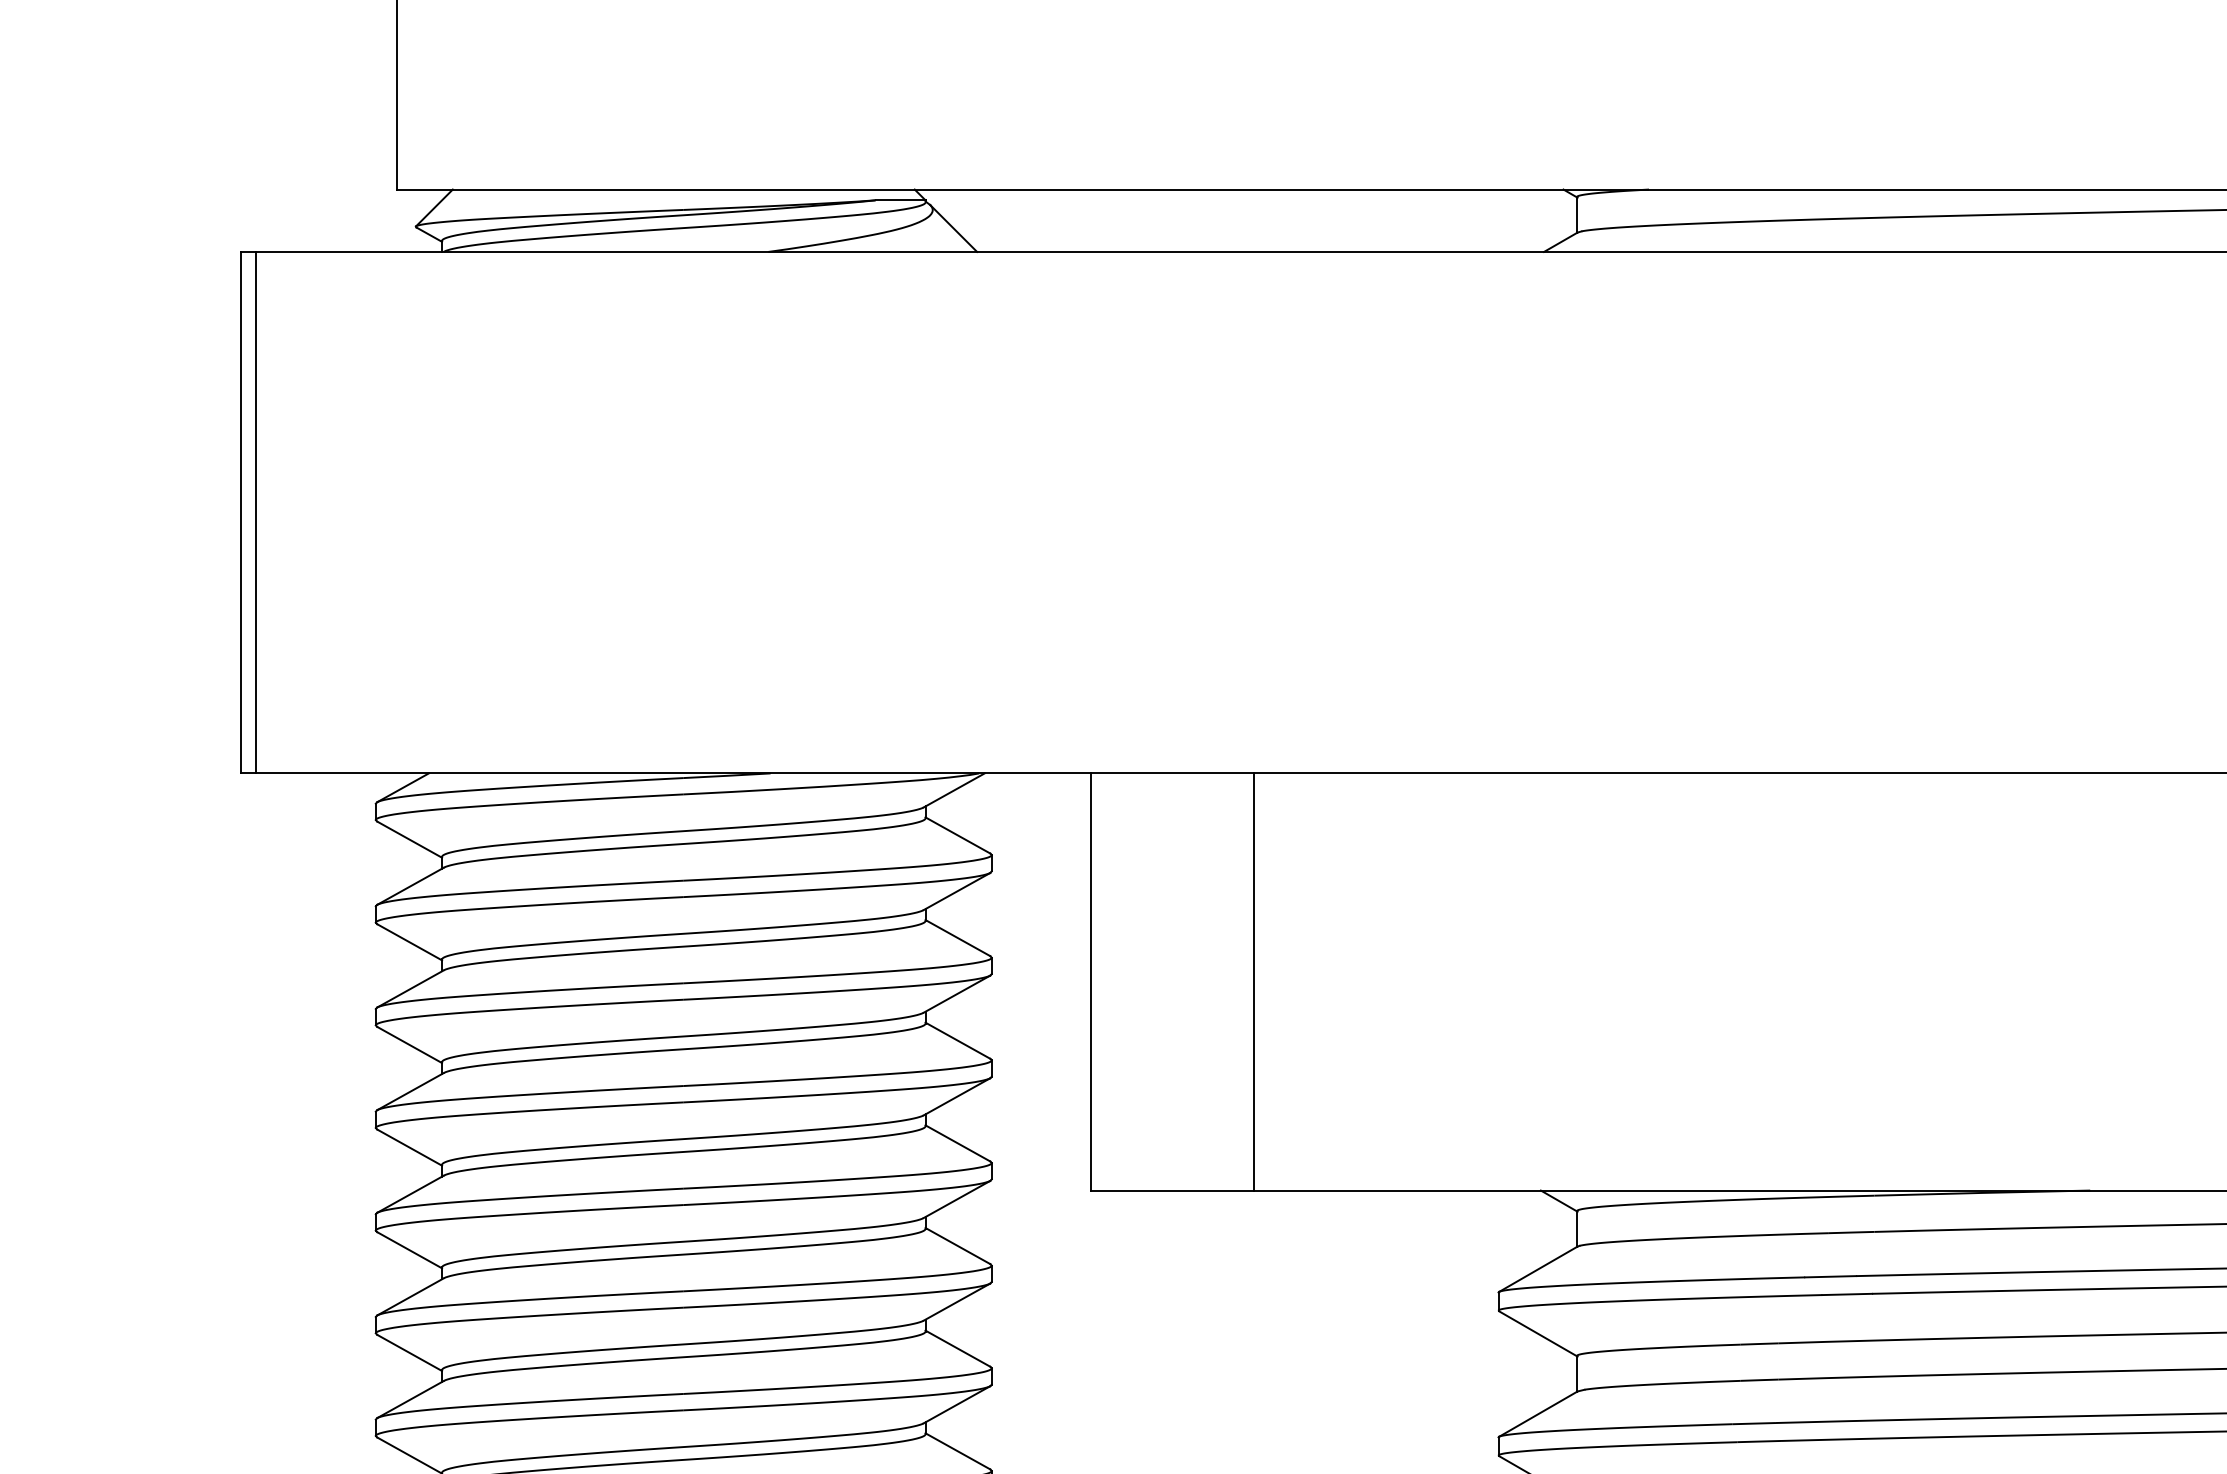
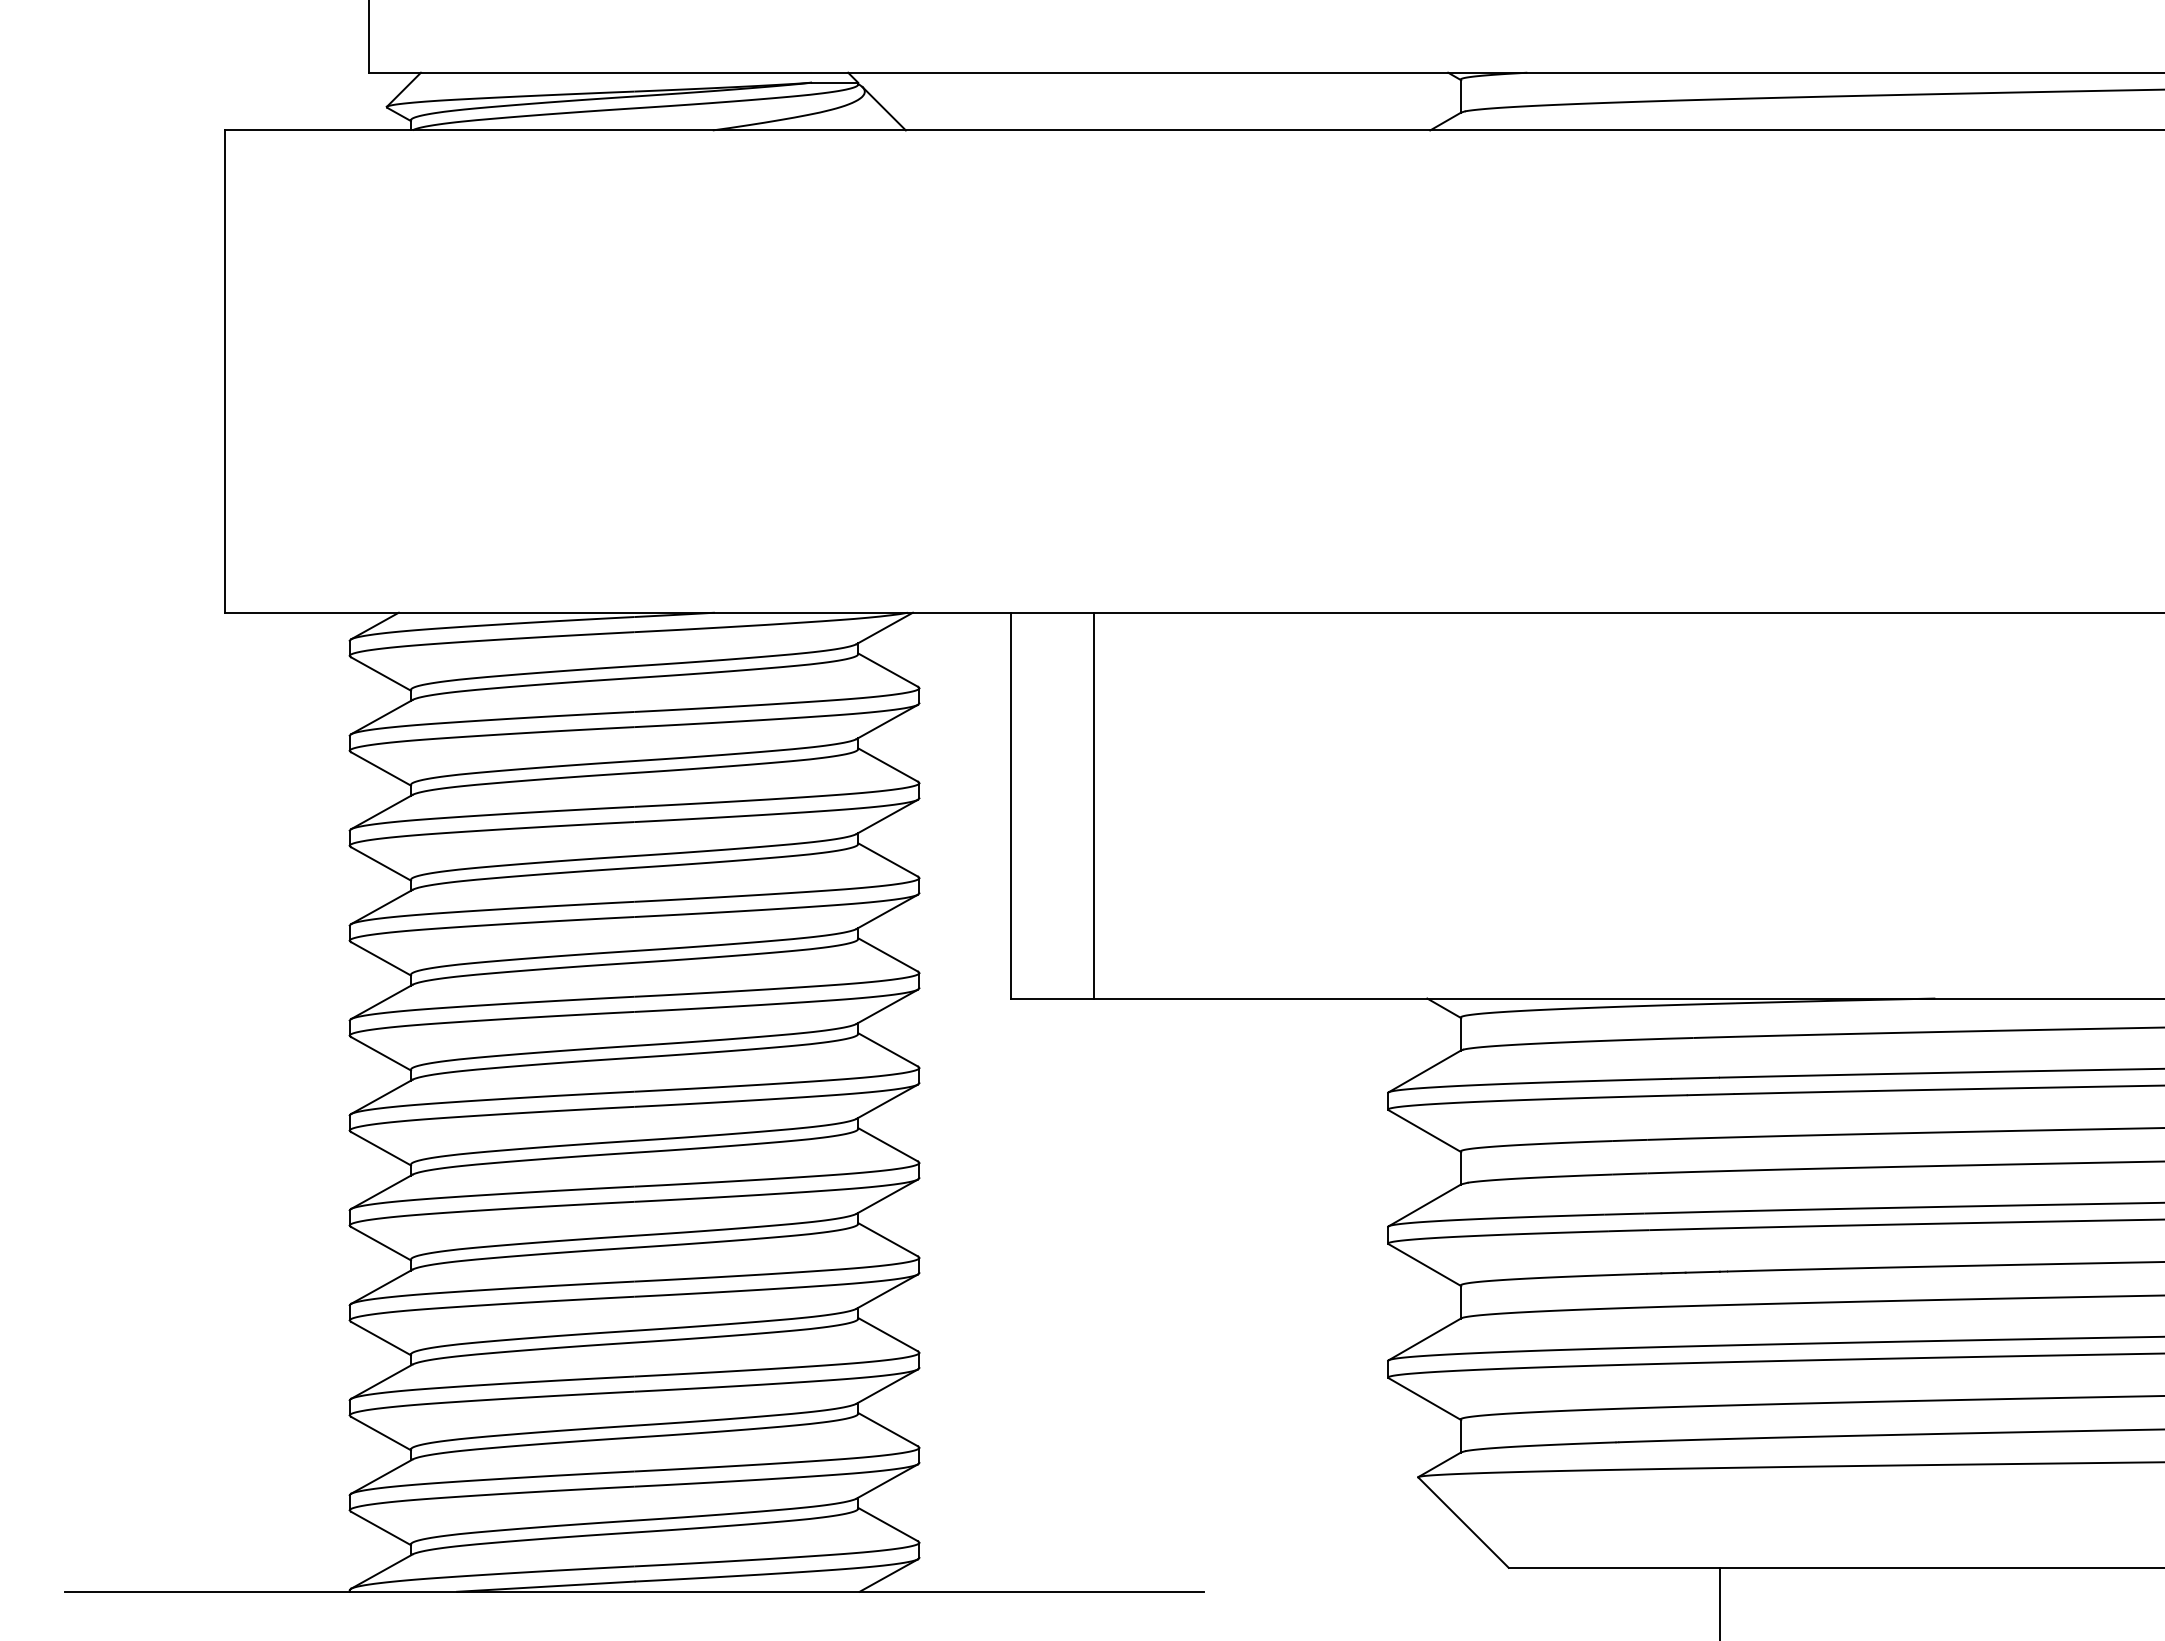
line: (256, 512) -> (239, 371), removed
line: (1254, 981) -> (1094, 805), moved

